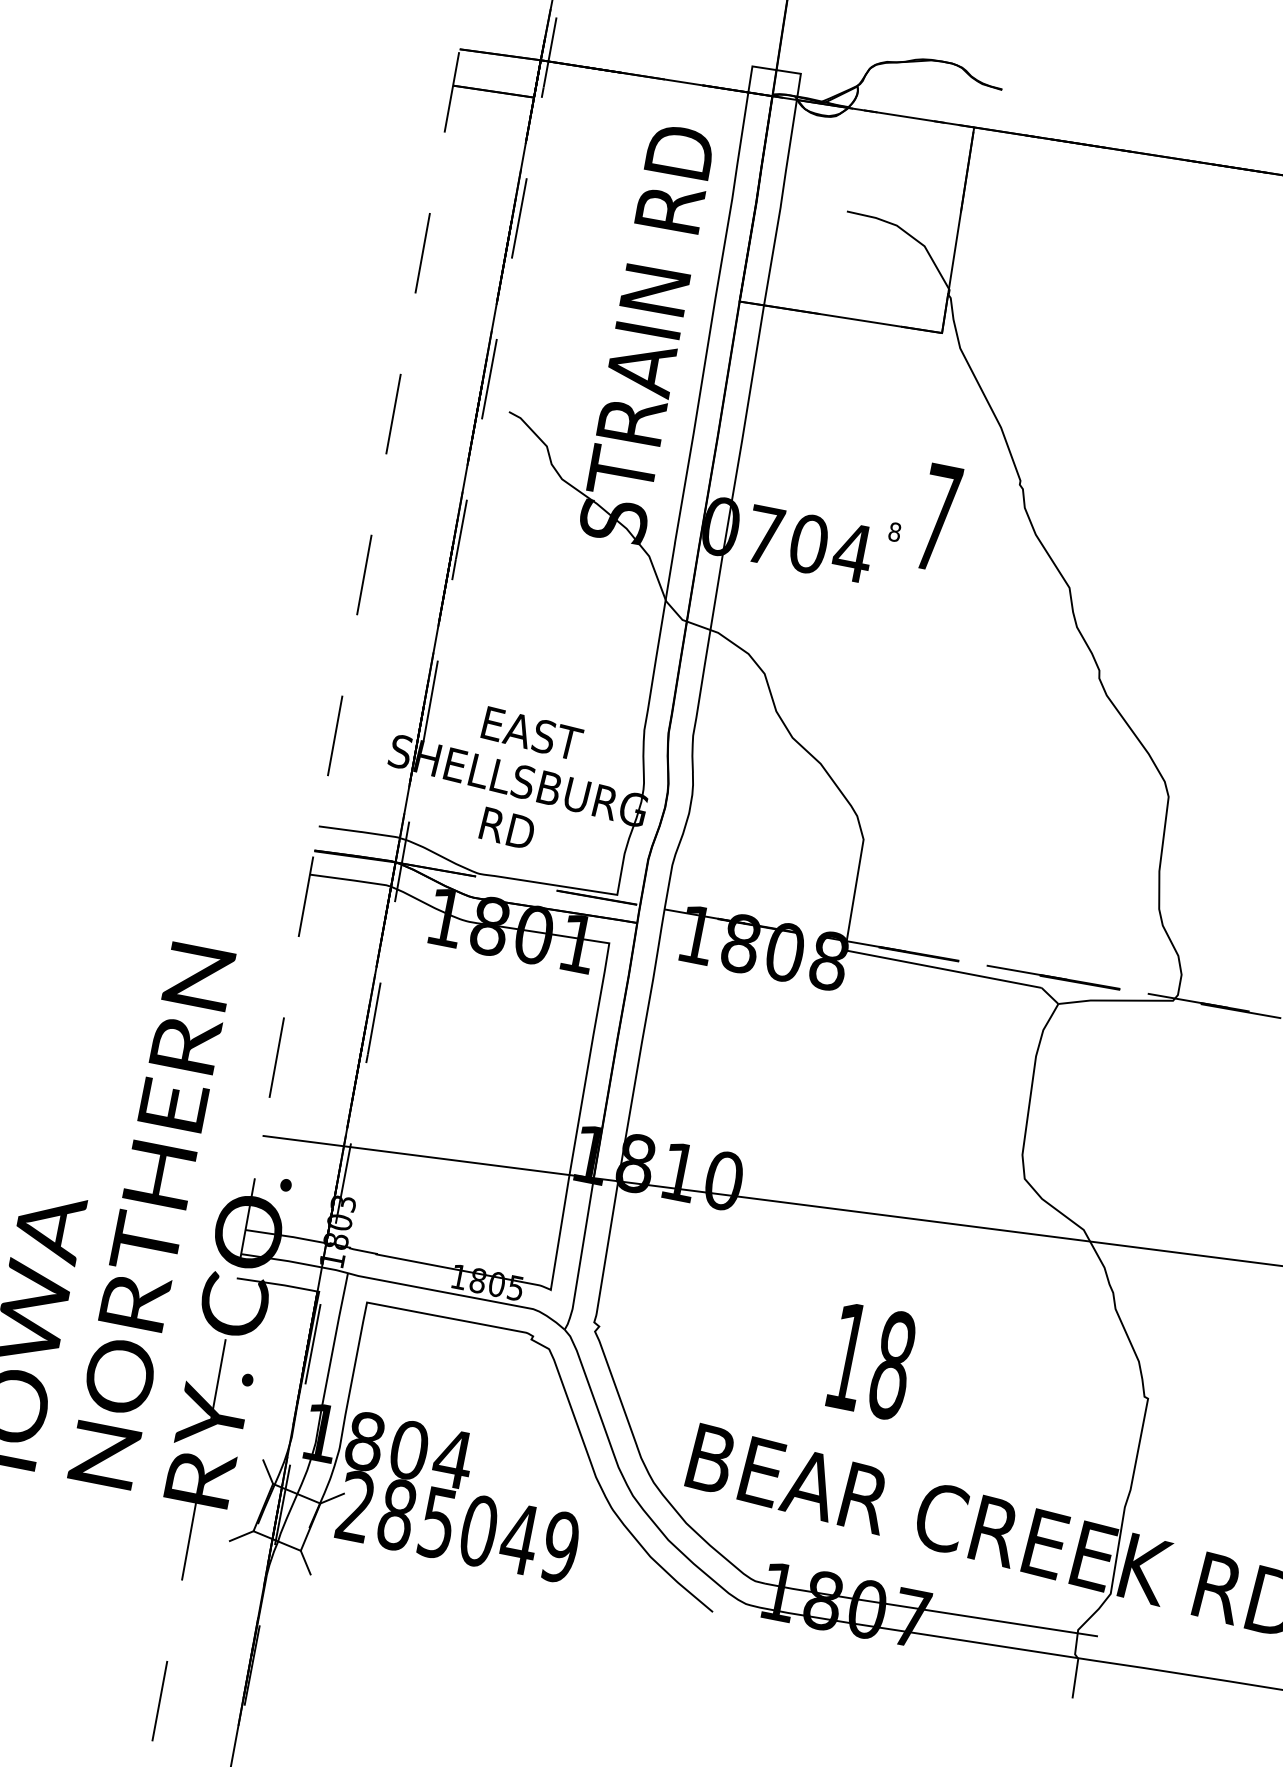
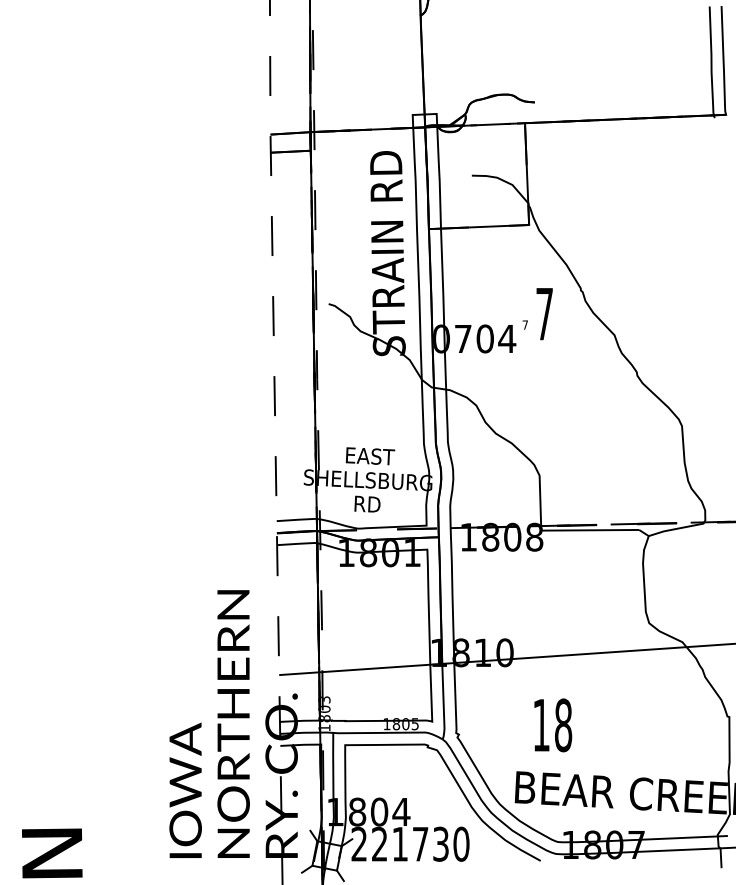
text: (895, 531) -> (525, 324), 8 -> 7
text: (872, 1361) -> (553, 725), moved
text: (478, 1529) -> (420, 843), 285049 -> 221730

